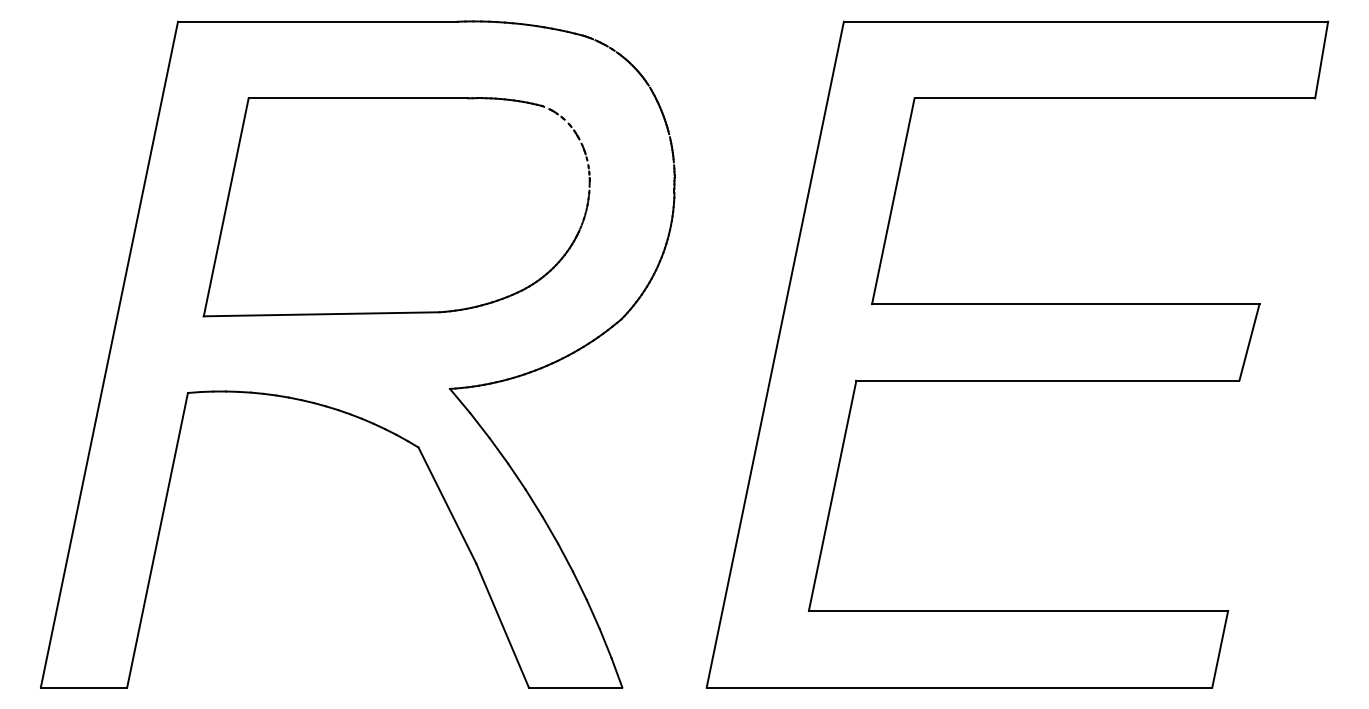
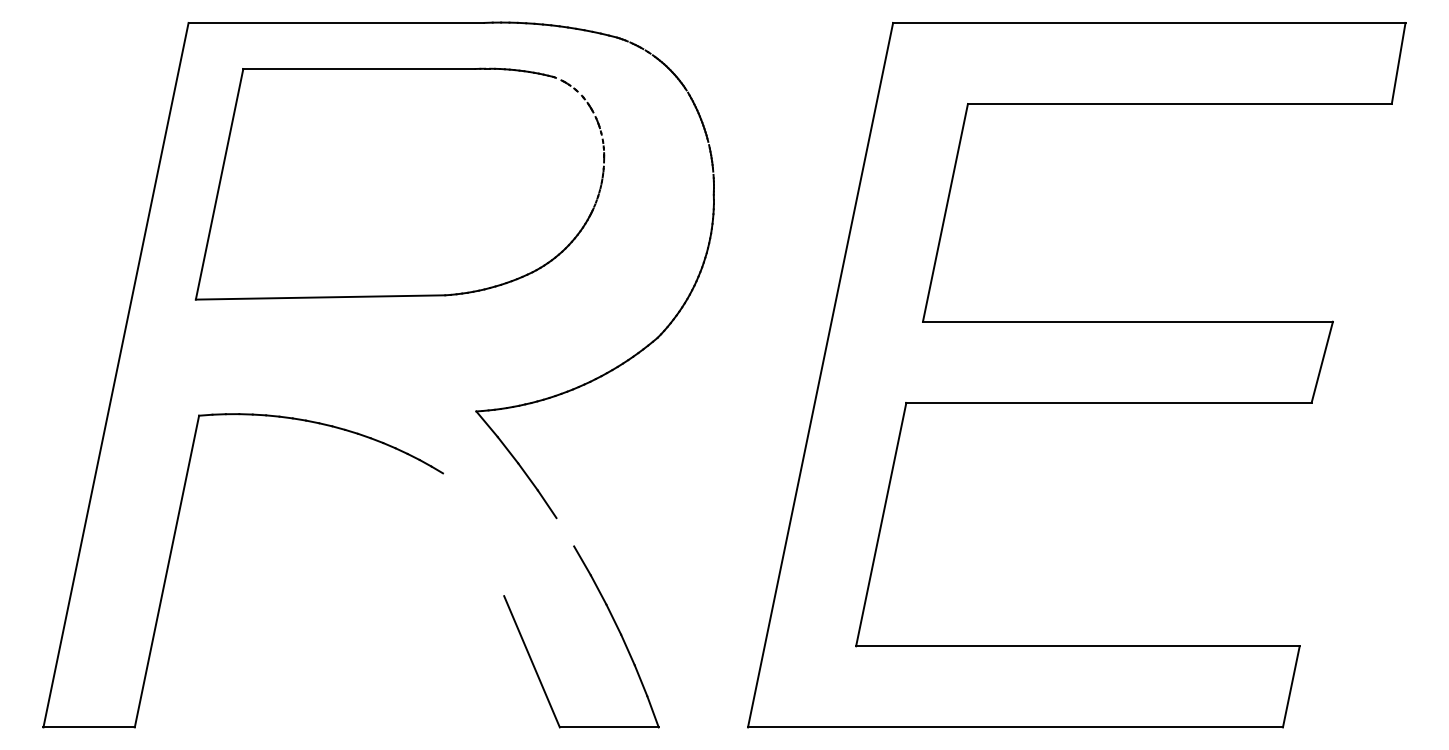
part: (396, 312) -> (399, 295), moved
line: (534, 503) -> (565, 532), removed
line: (447, 505) -> (473, 534), removed

